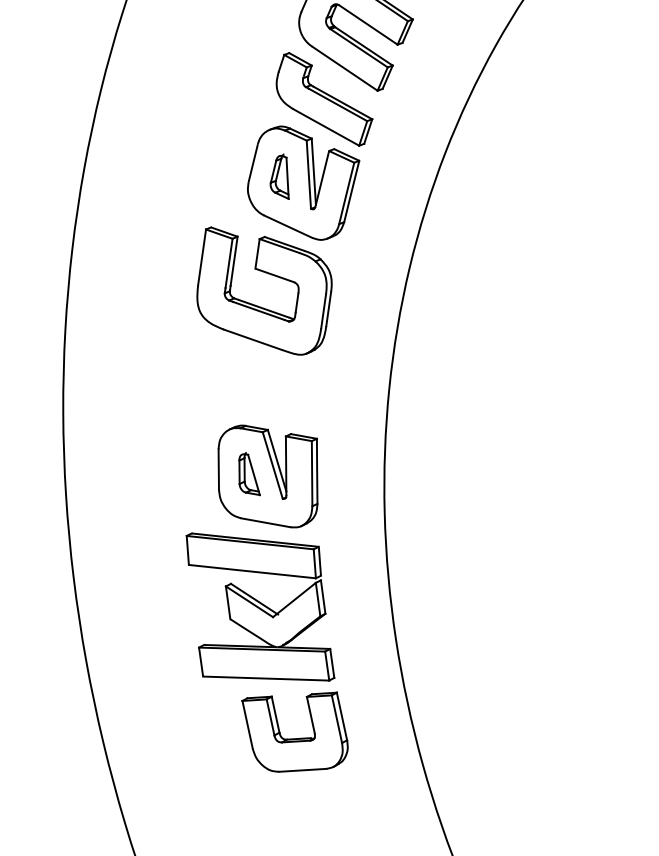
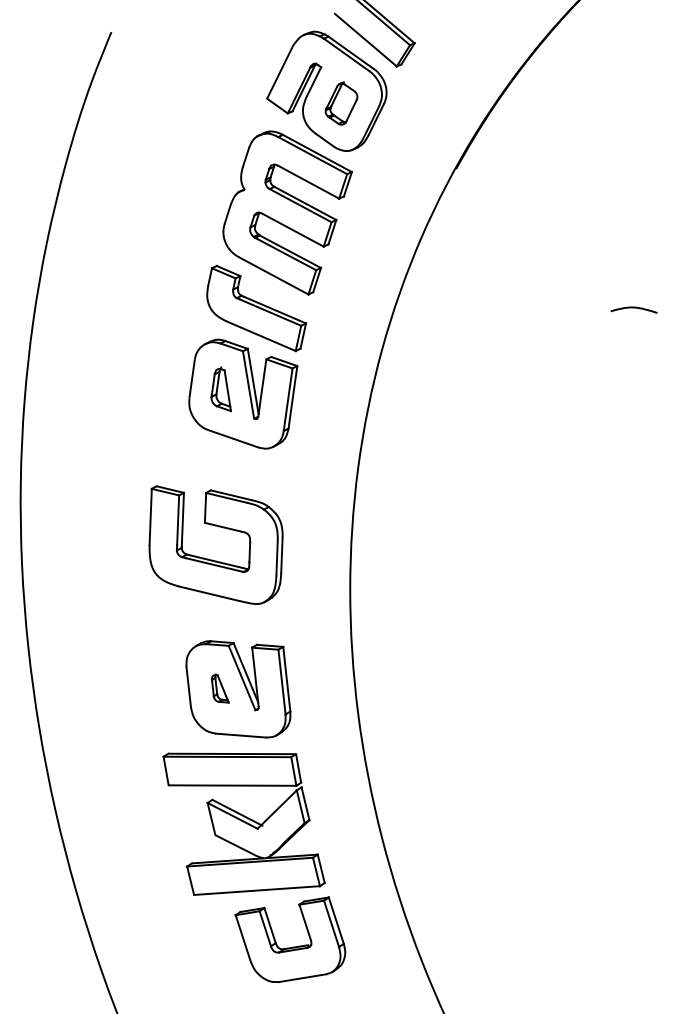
part: (259, 305) -> (212, 559), moved
part: (250, 473) -> (220, 688), size x0.7

